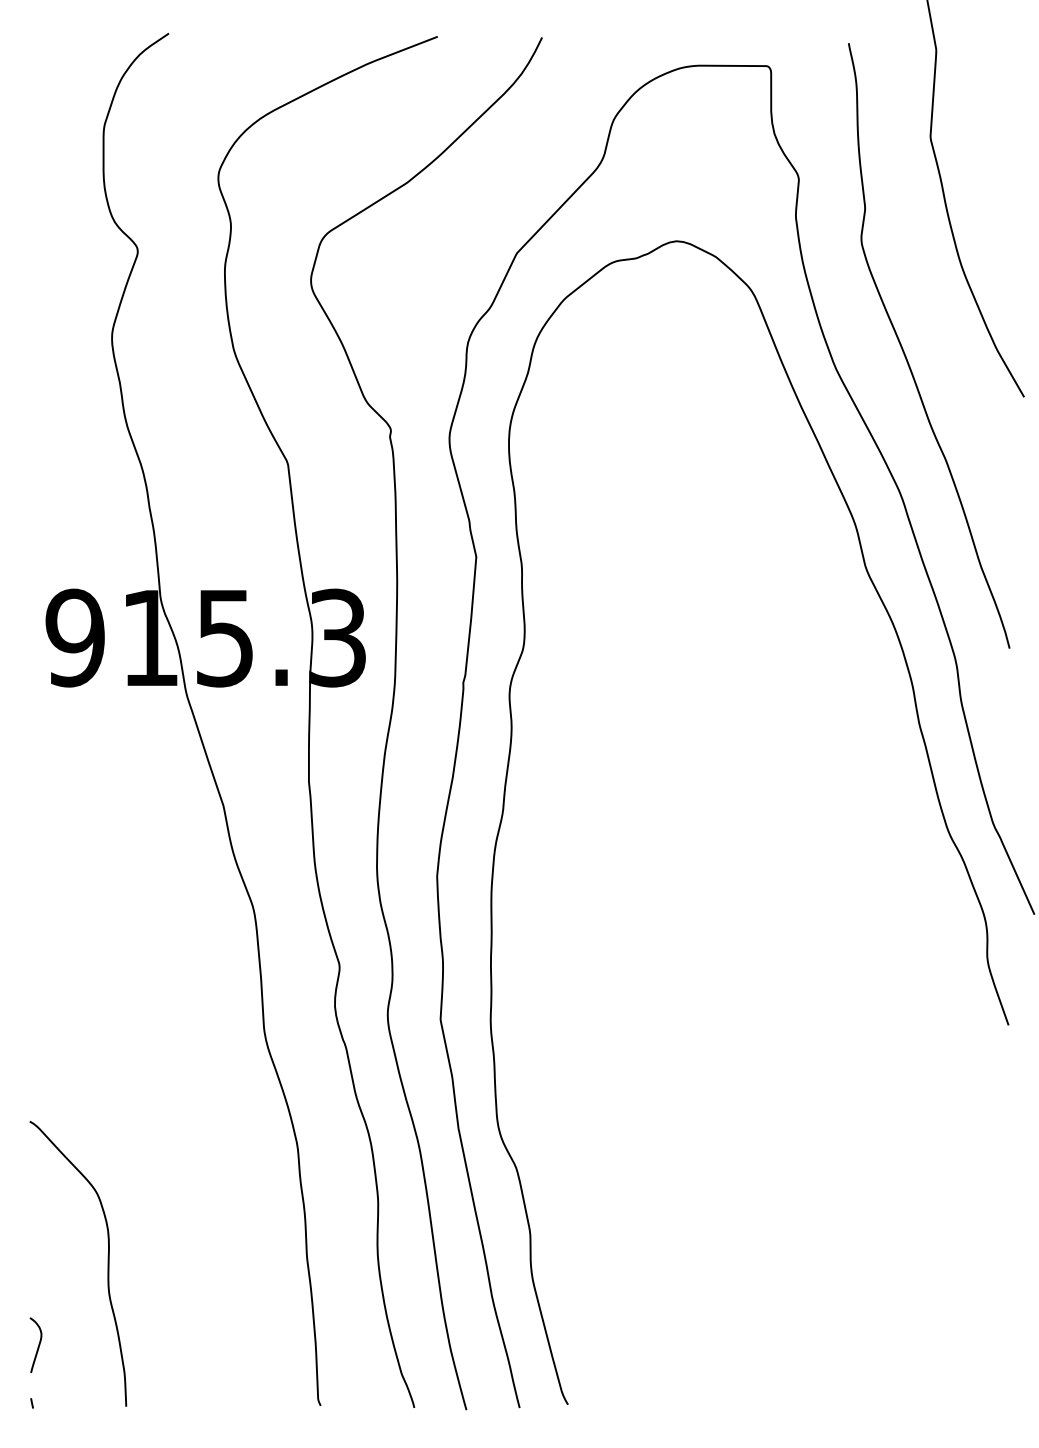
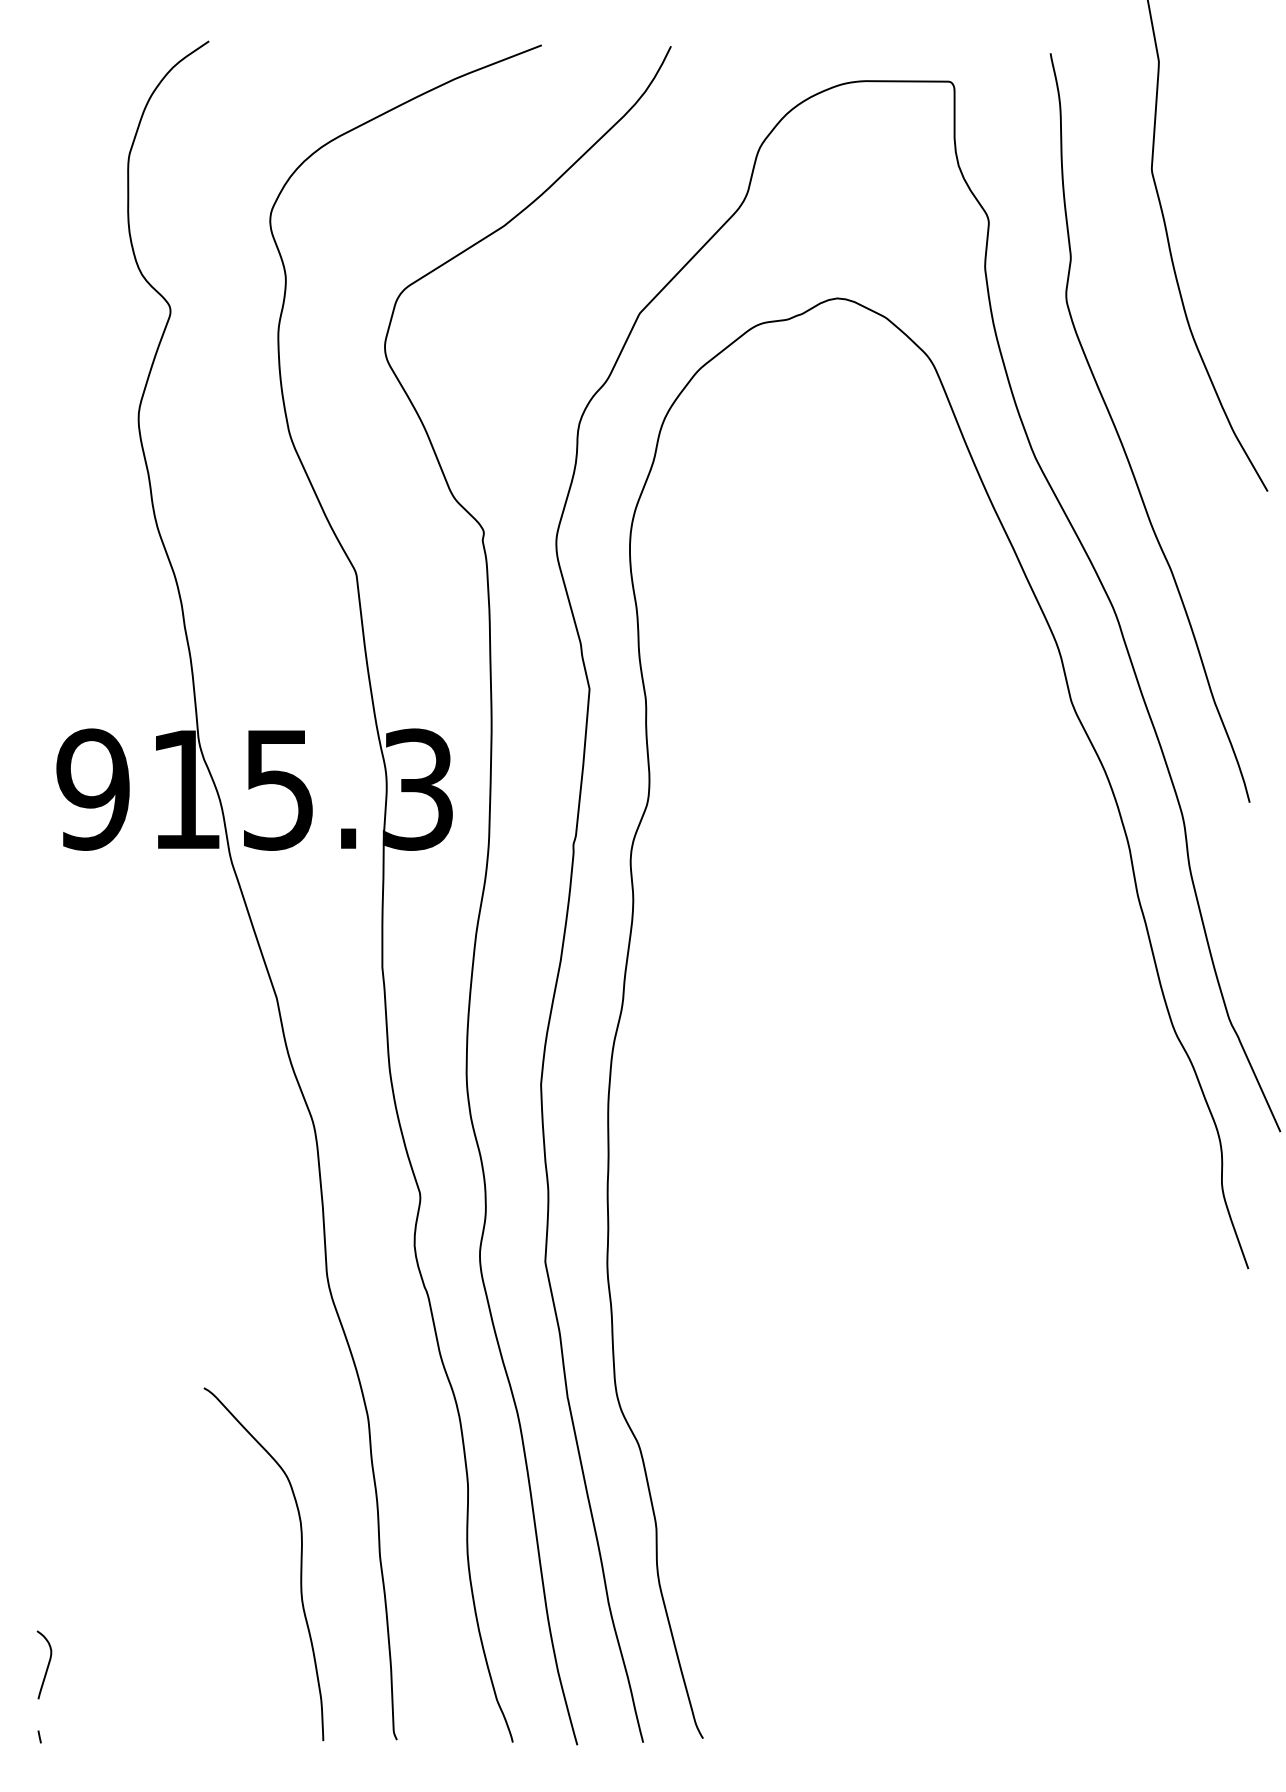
curve: (107, 1263) -> (300, 1563), moved

